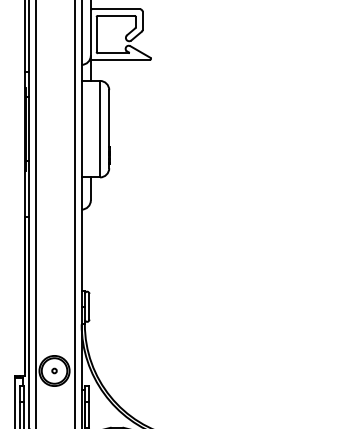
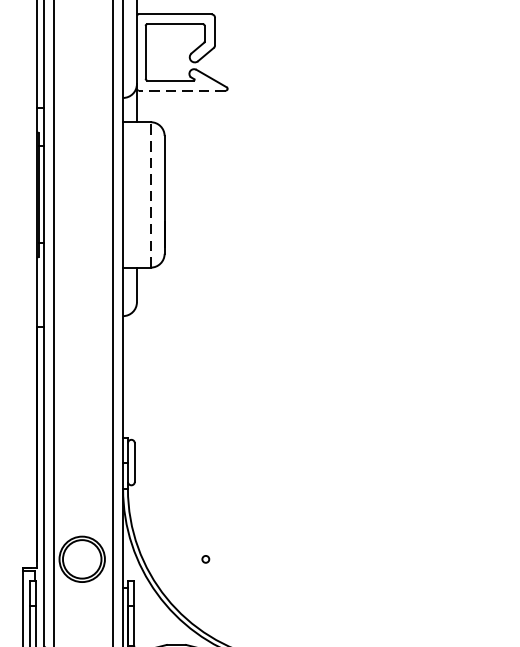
line: (121, 59) -> (183, 89), solid -> dashed
line: (100, 128) -> (151, 193), solid -> dashed
circle: (54, 370) -> (205, 558), moved

